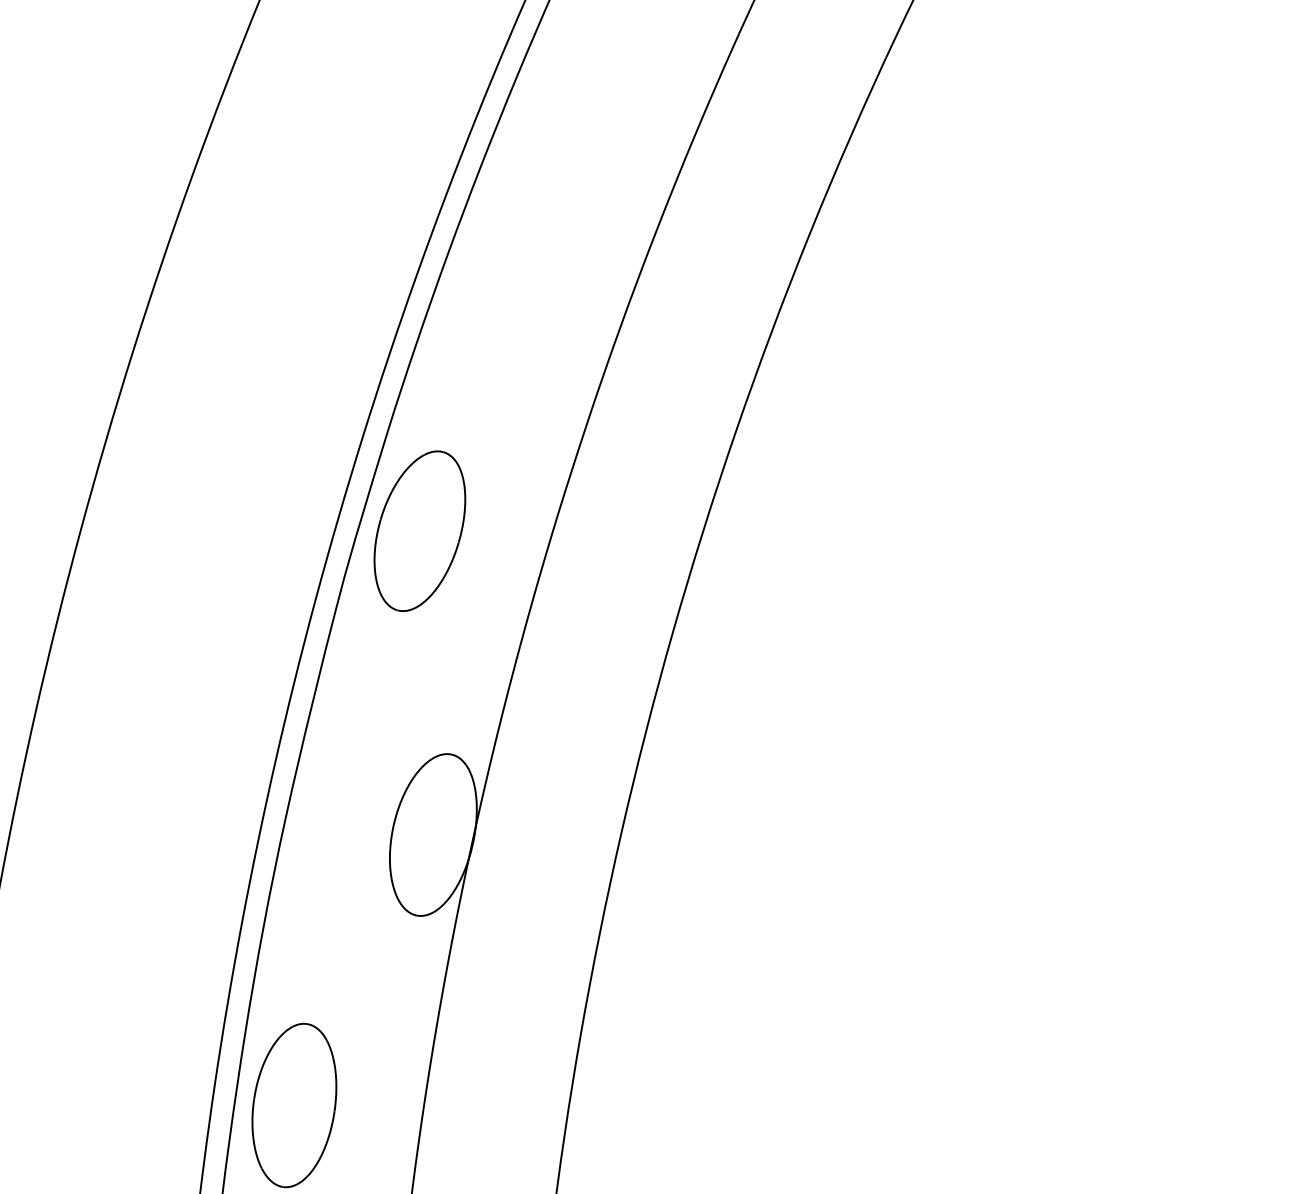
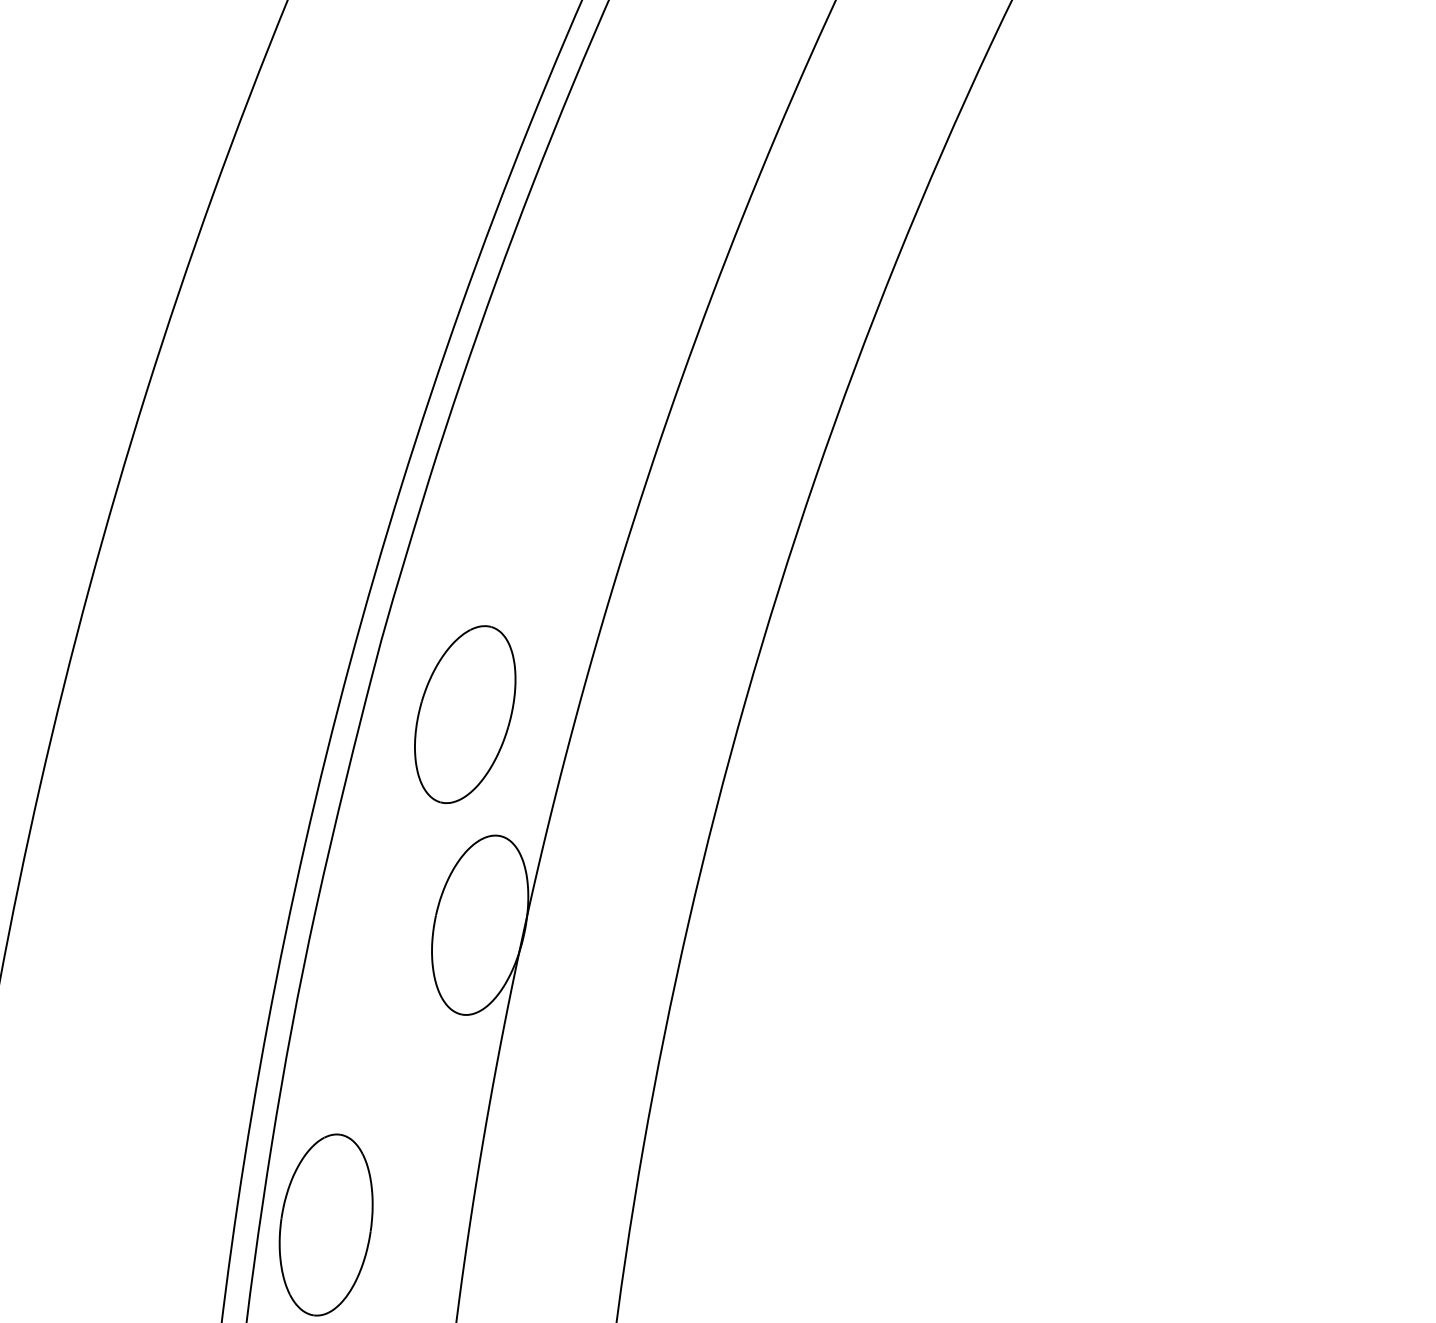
part: (420, 531) -> (465, 714), moved

